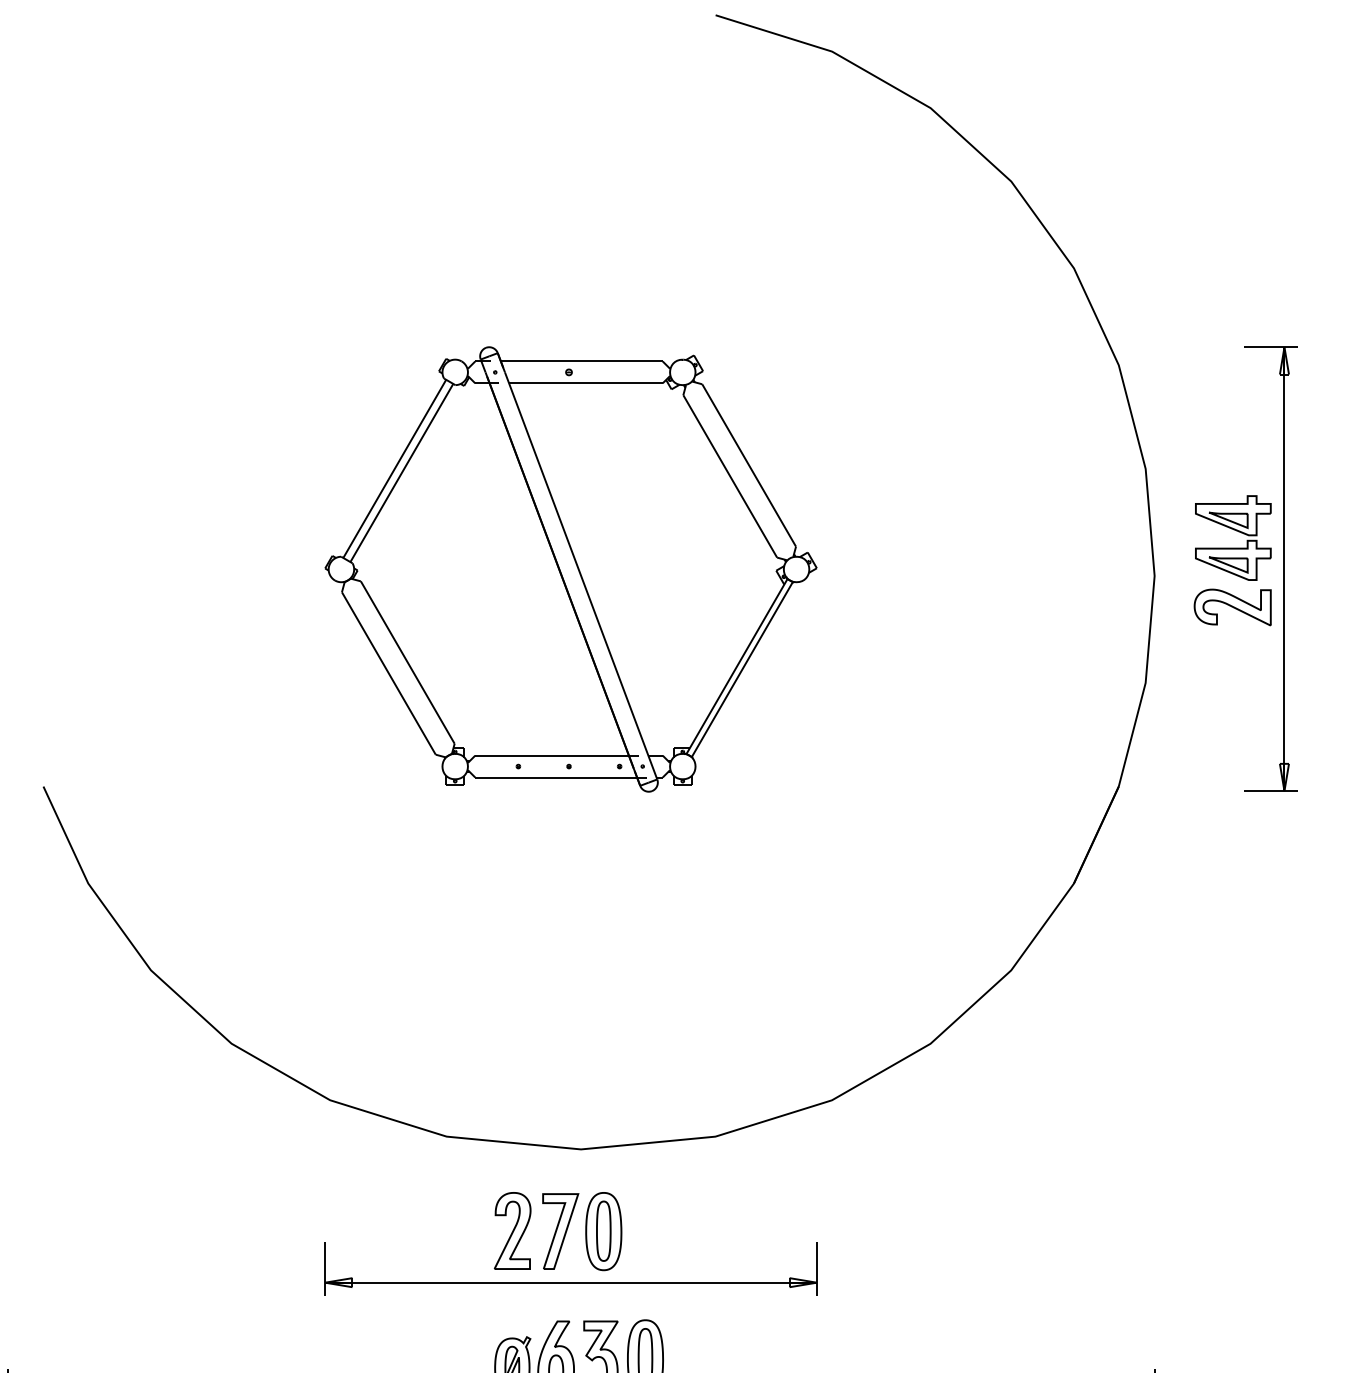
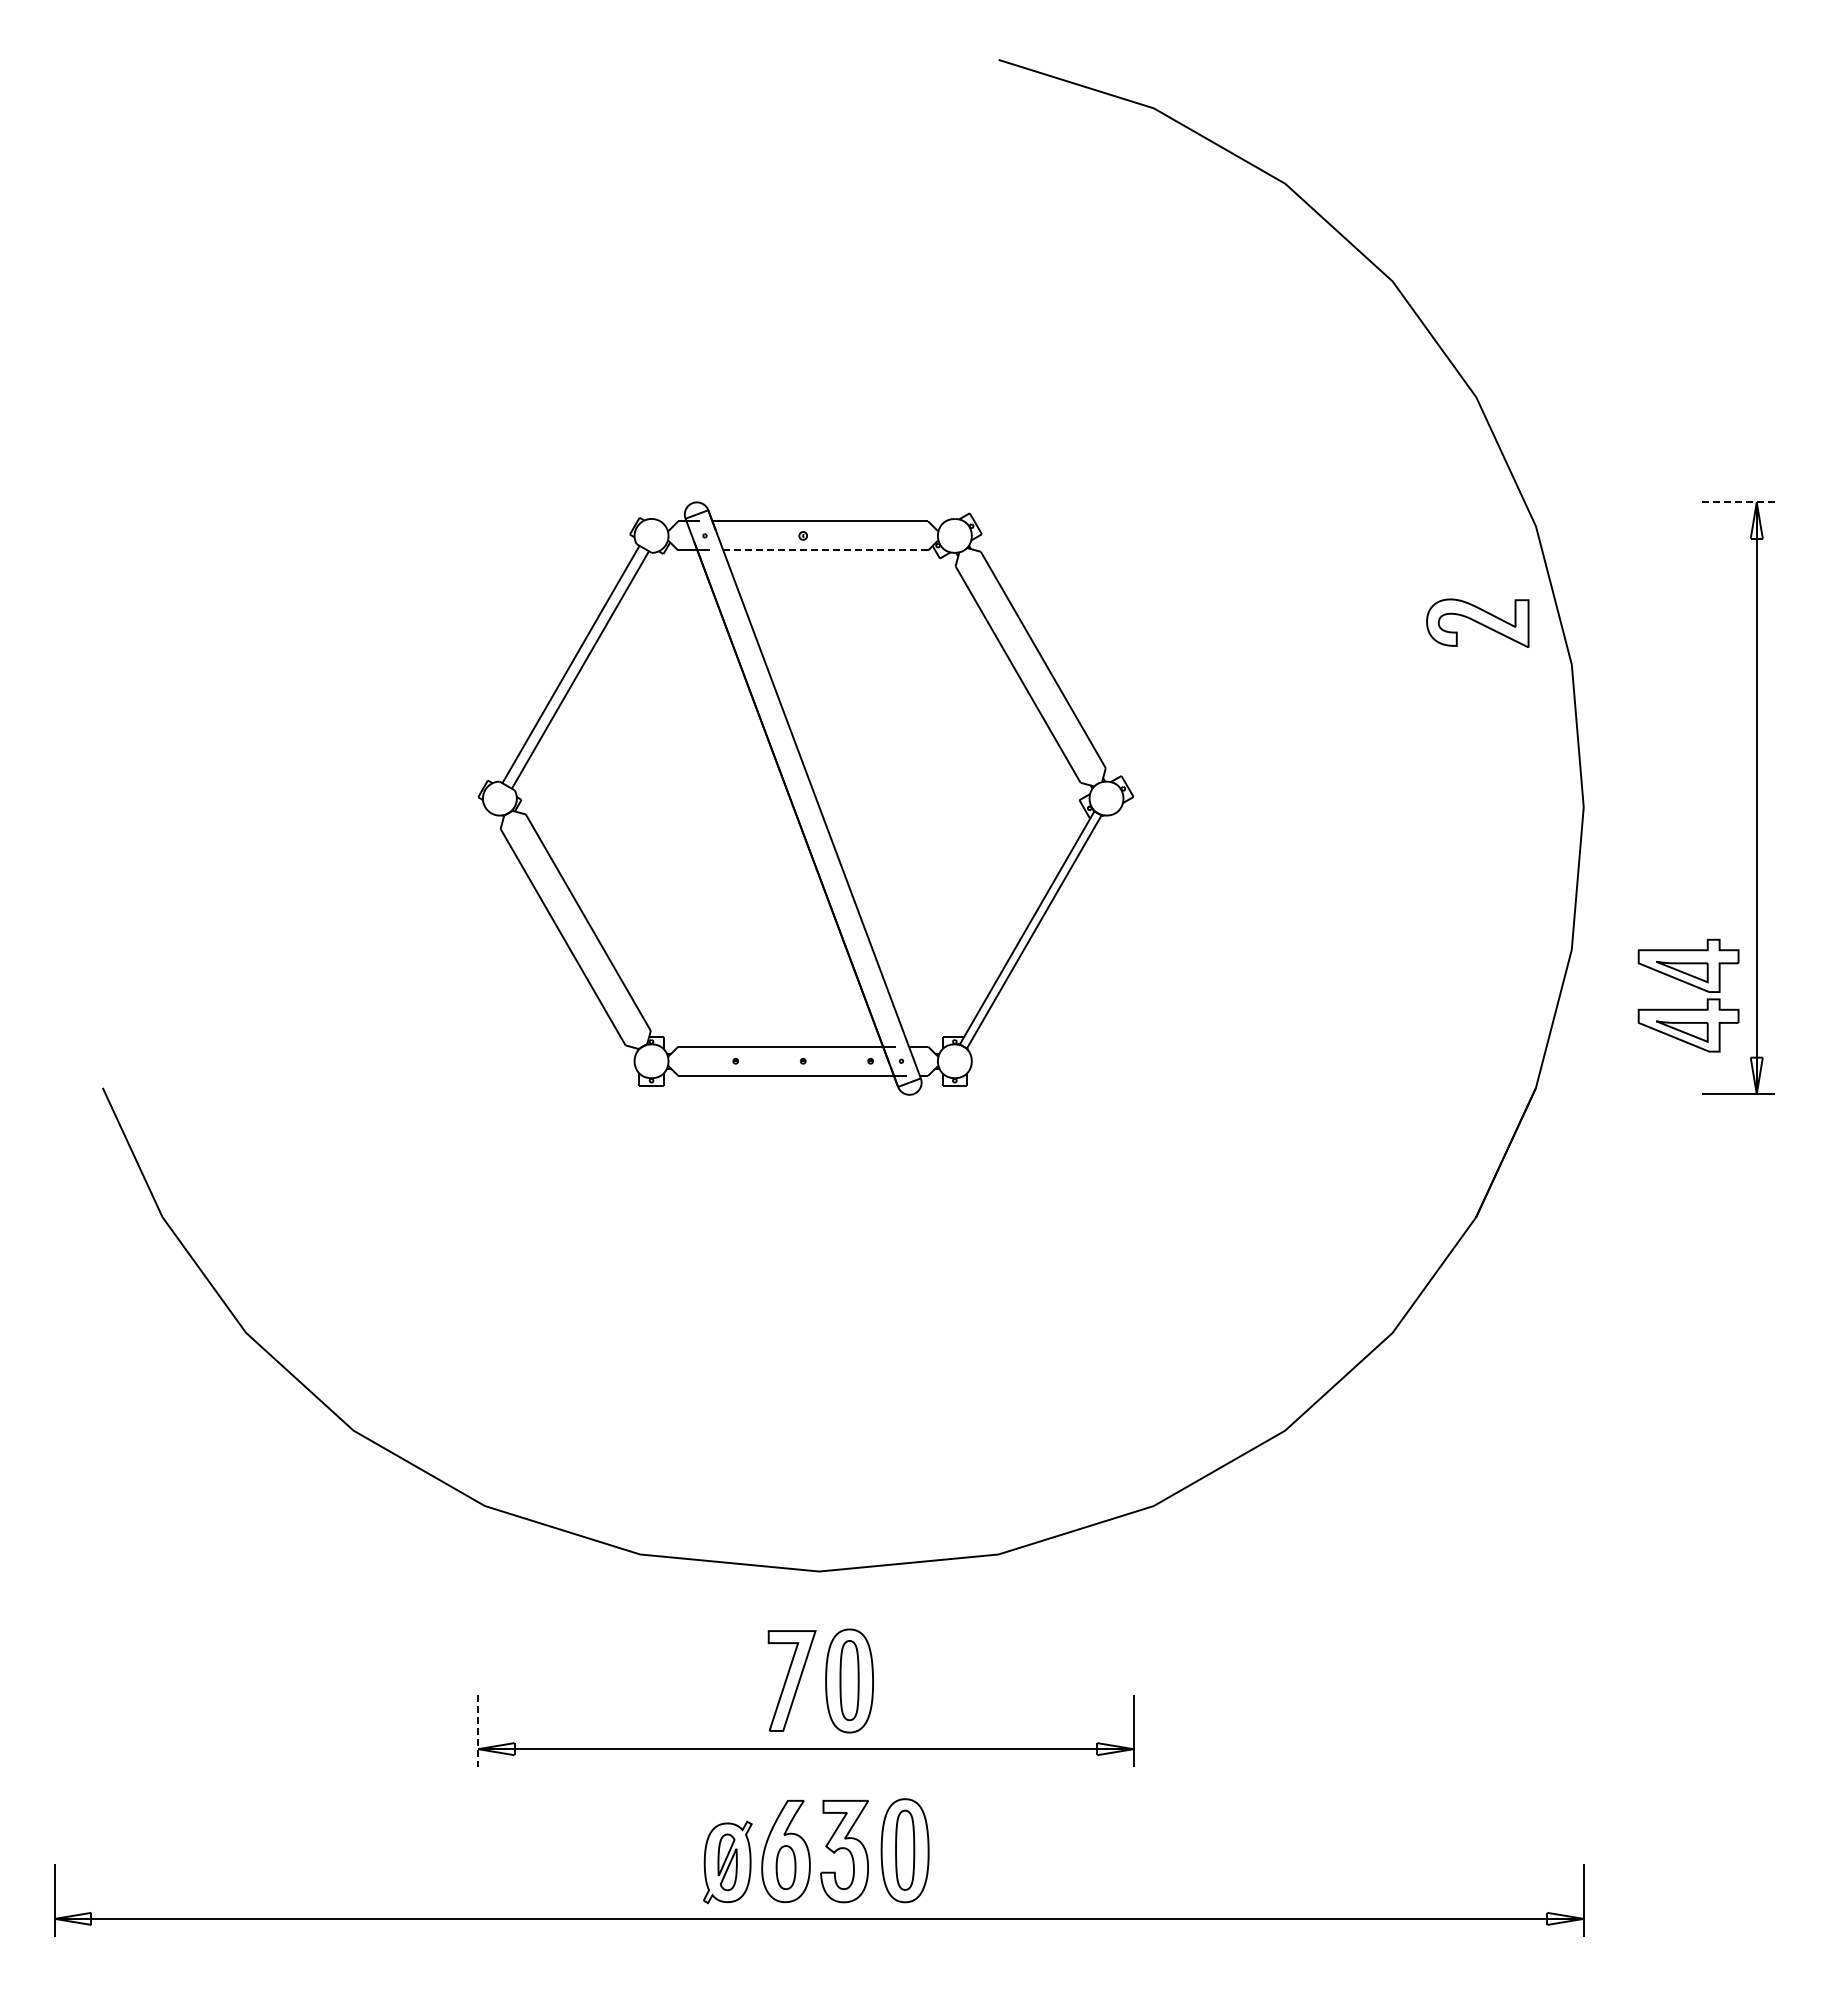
line: (1271, 347) -> (1739, 502), solid -> dashed
line: (586, 383) -> (826, 550), solid -> dashed
part: (1236, 531) -> (1692, 986), moved
part: (1232, 606) -> (1477, 622), moved
part: (512, 1230) -> (727, 1679), removed
line: (325, 1269) -> (478, 1731), solid -> dashed

